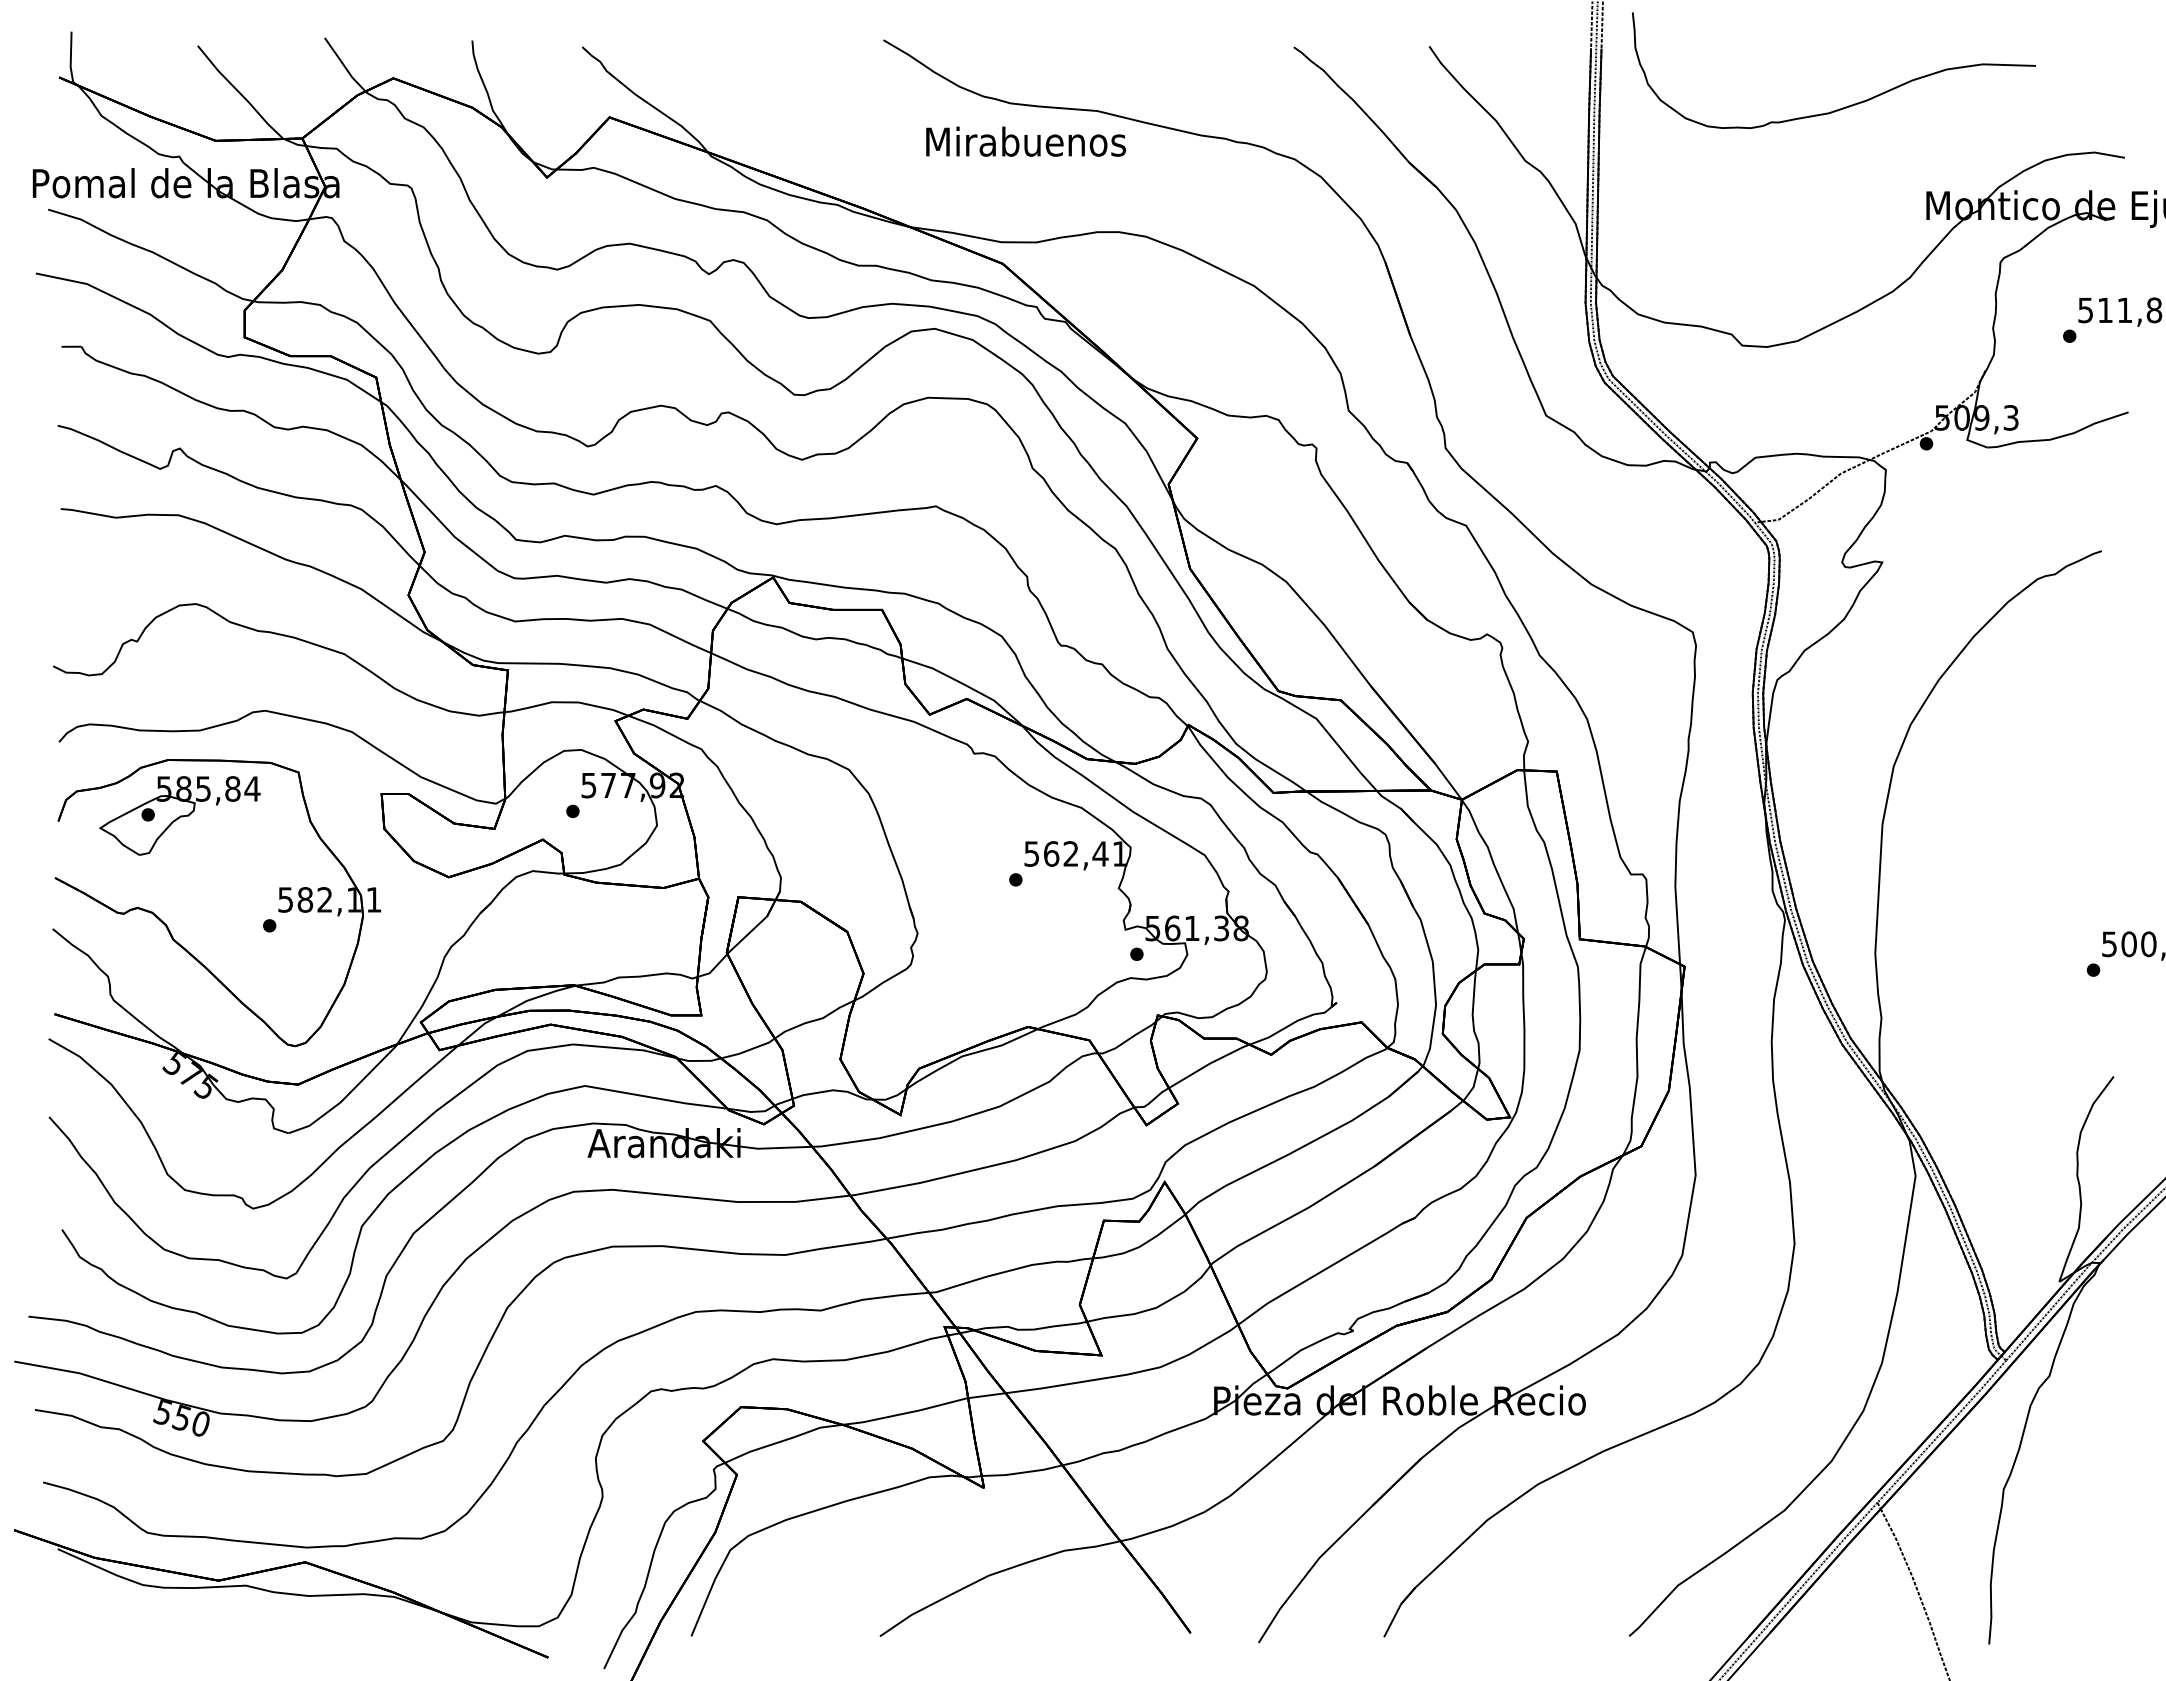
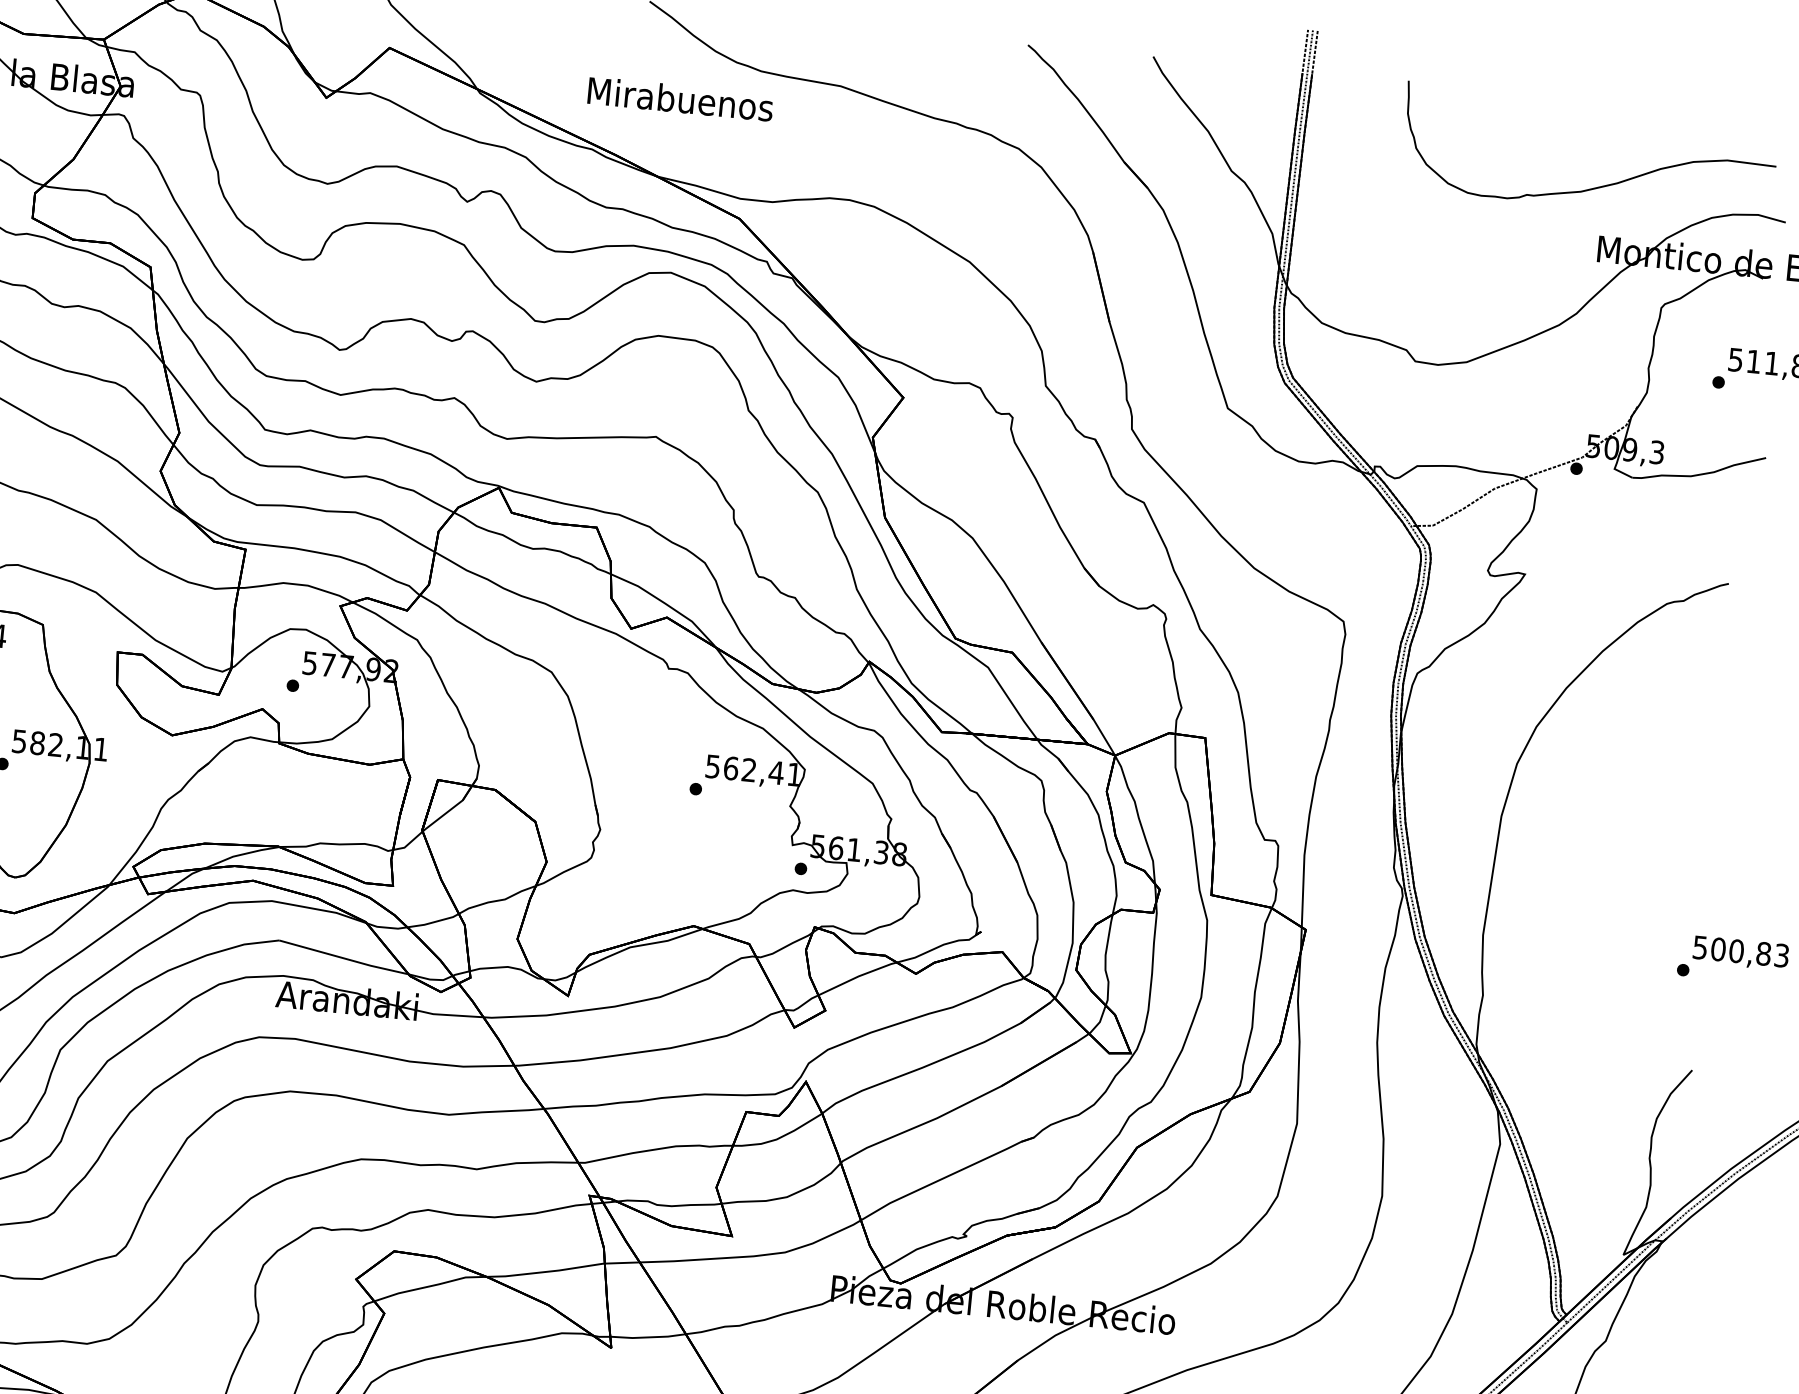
curve: (1845, 106) -> (1596, 186), moved
text: (1025, 141) -> (680, 98), moved

